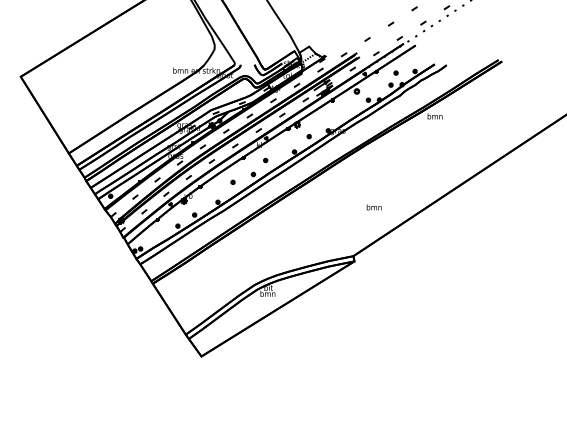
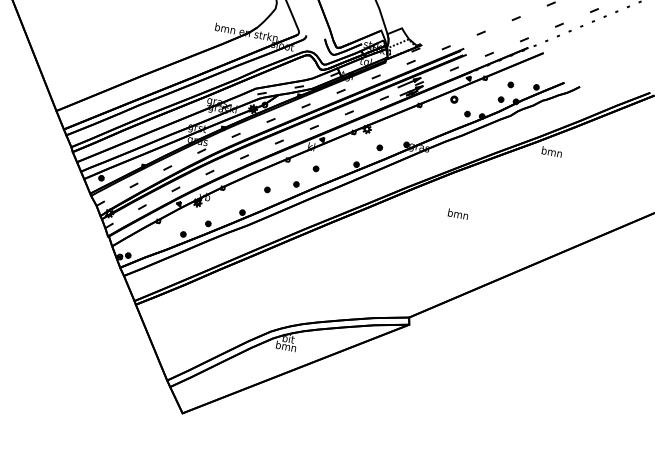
text: (373, 207) -> (457, 214), moved

